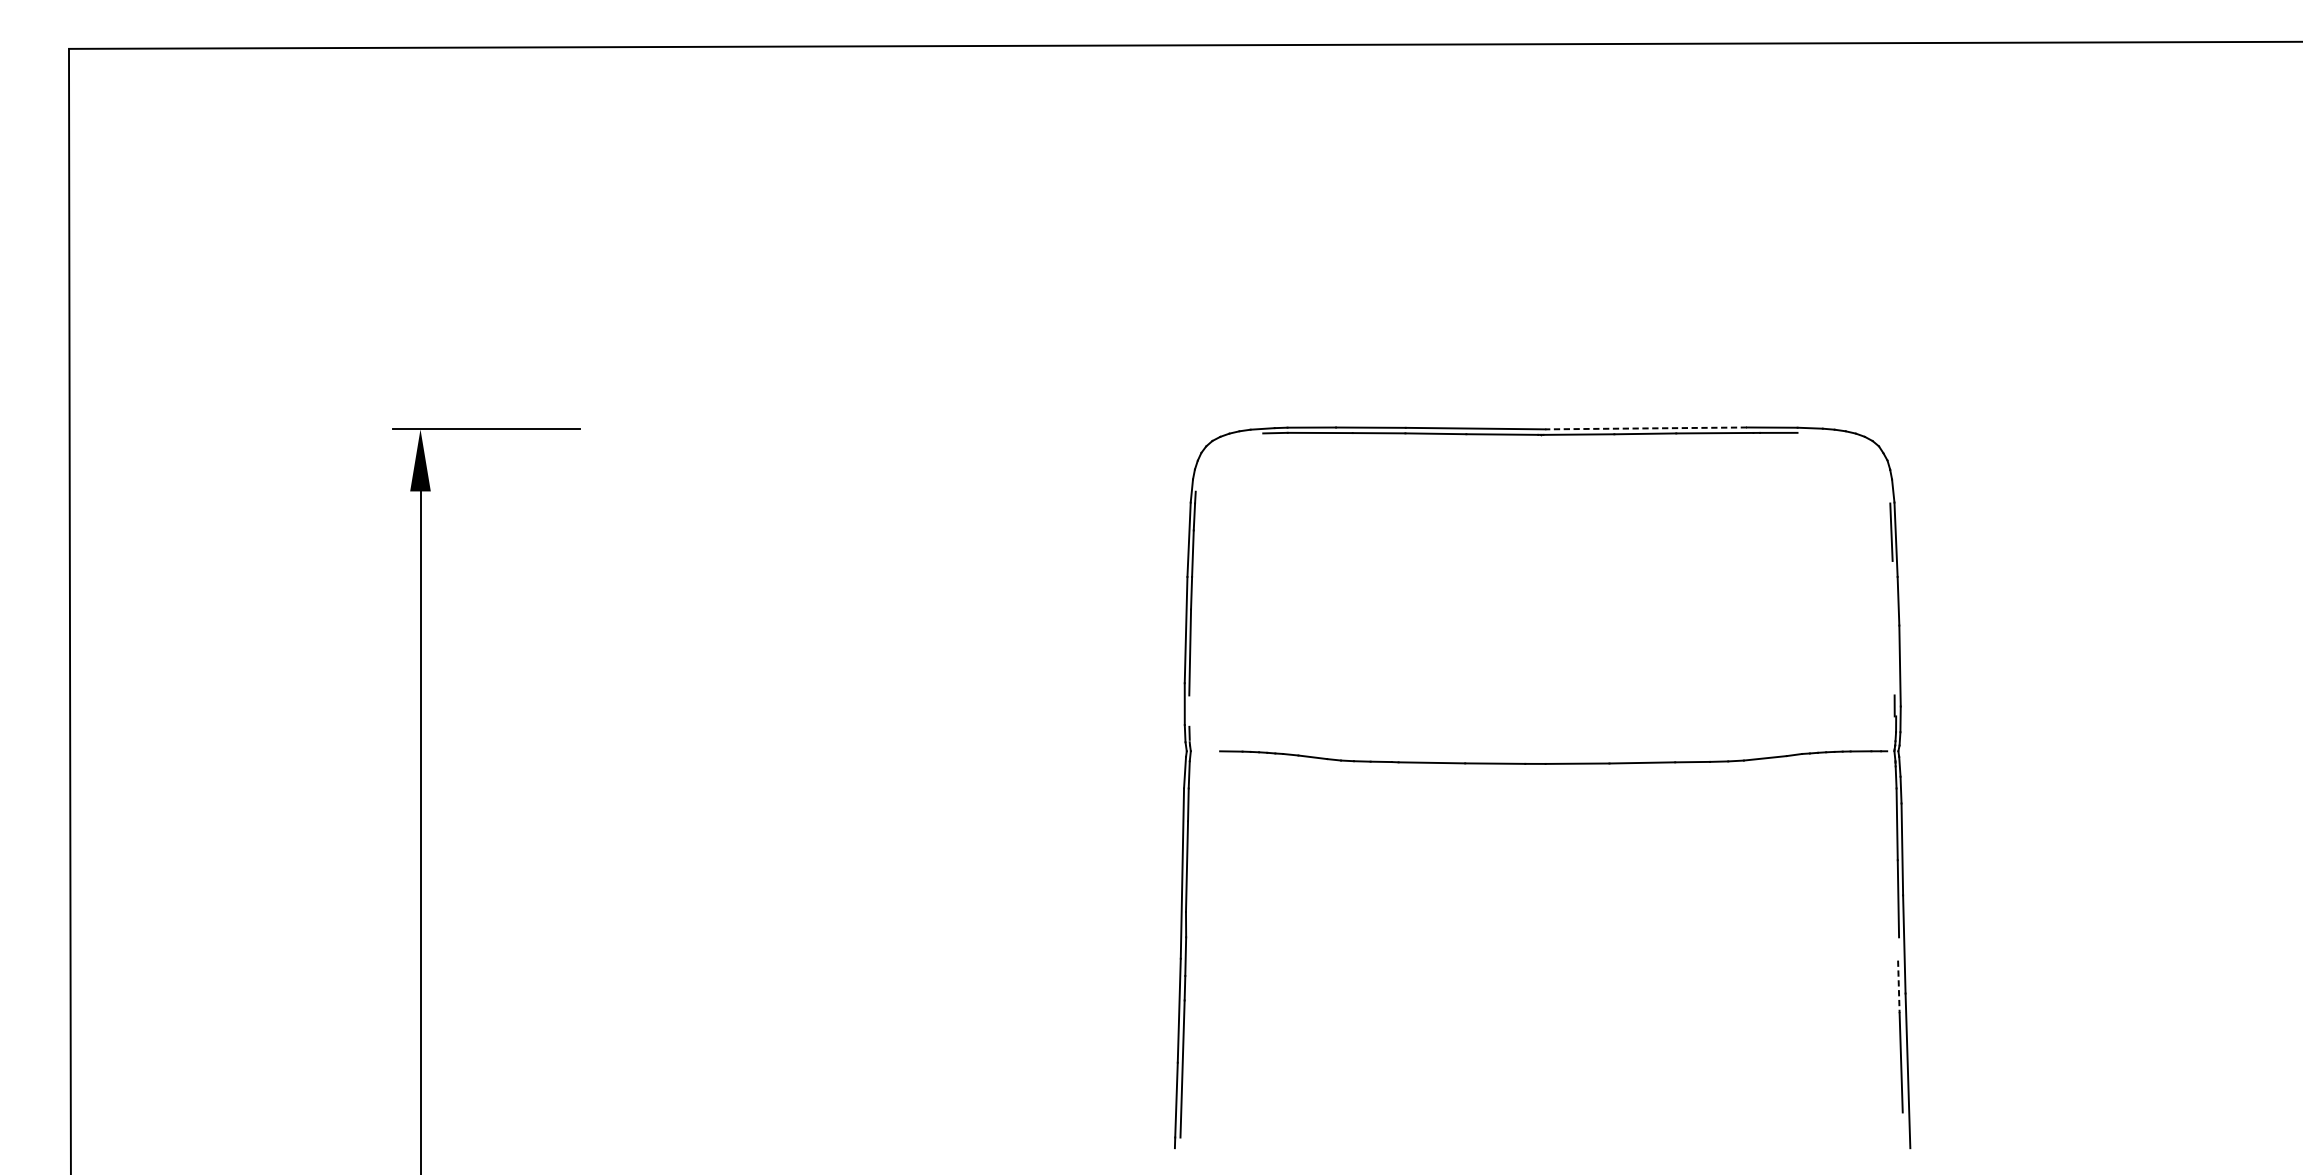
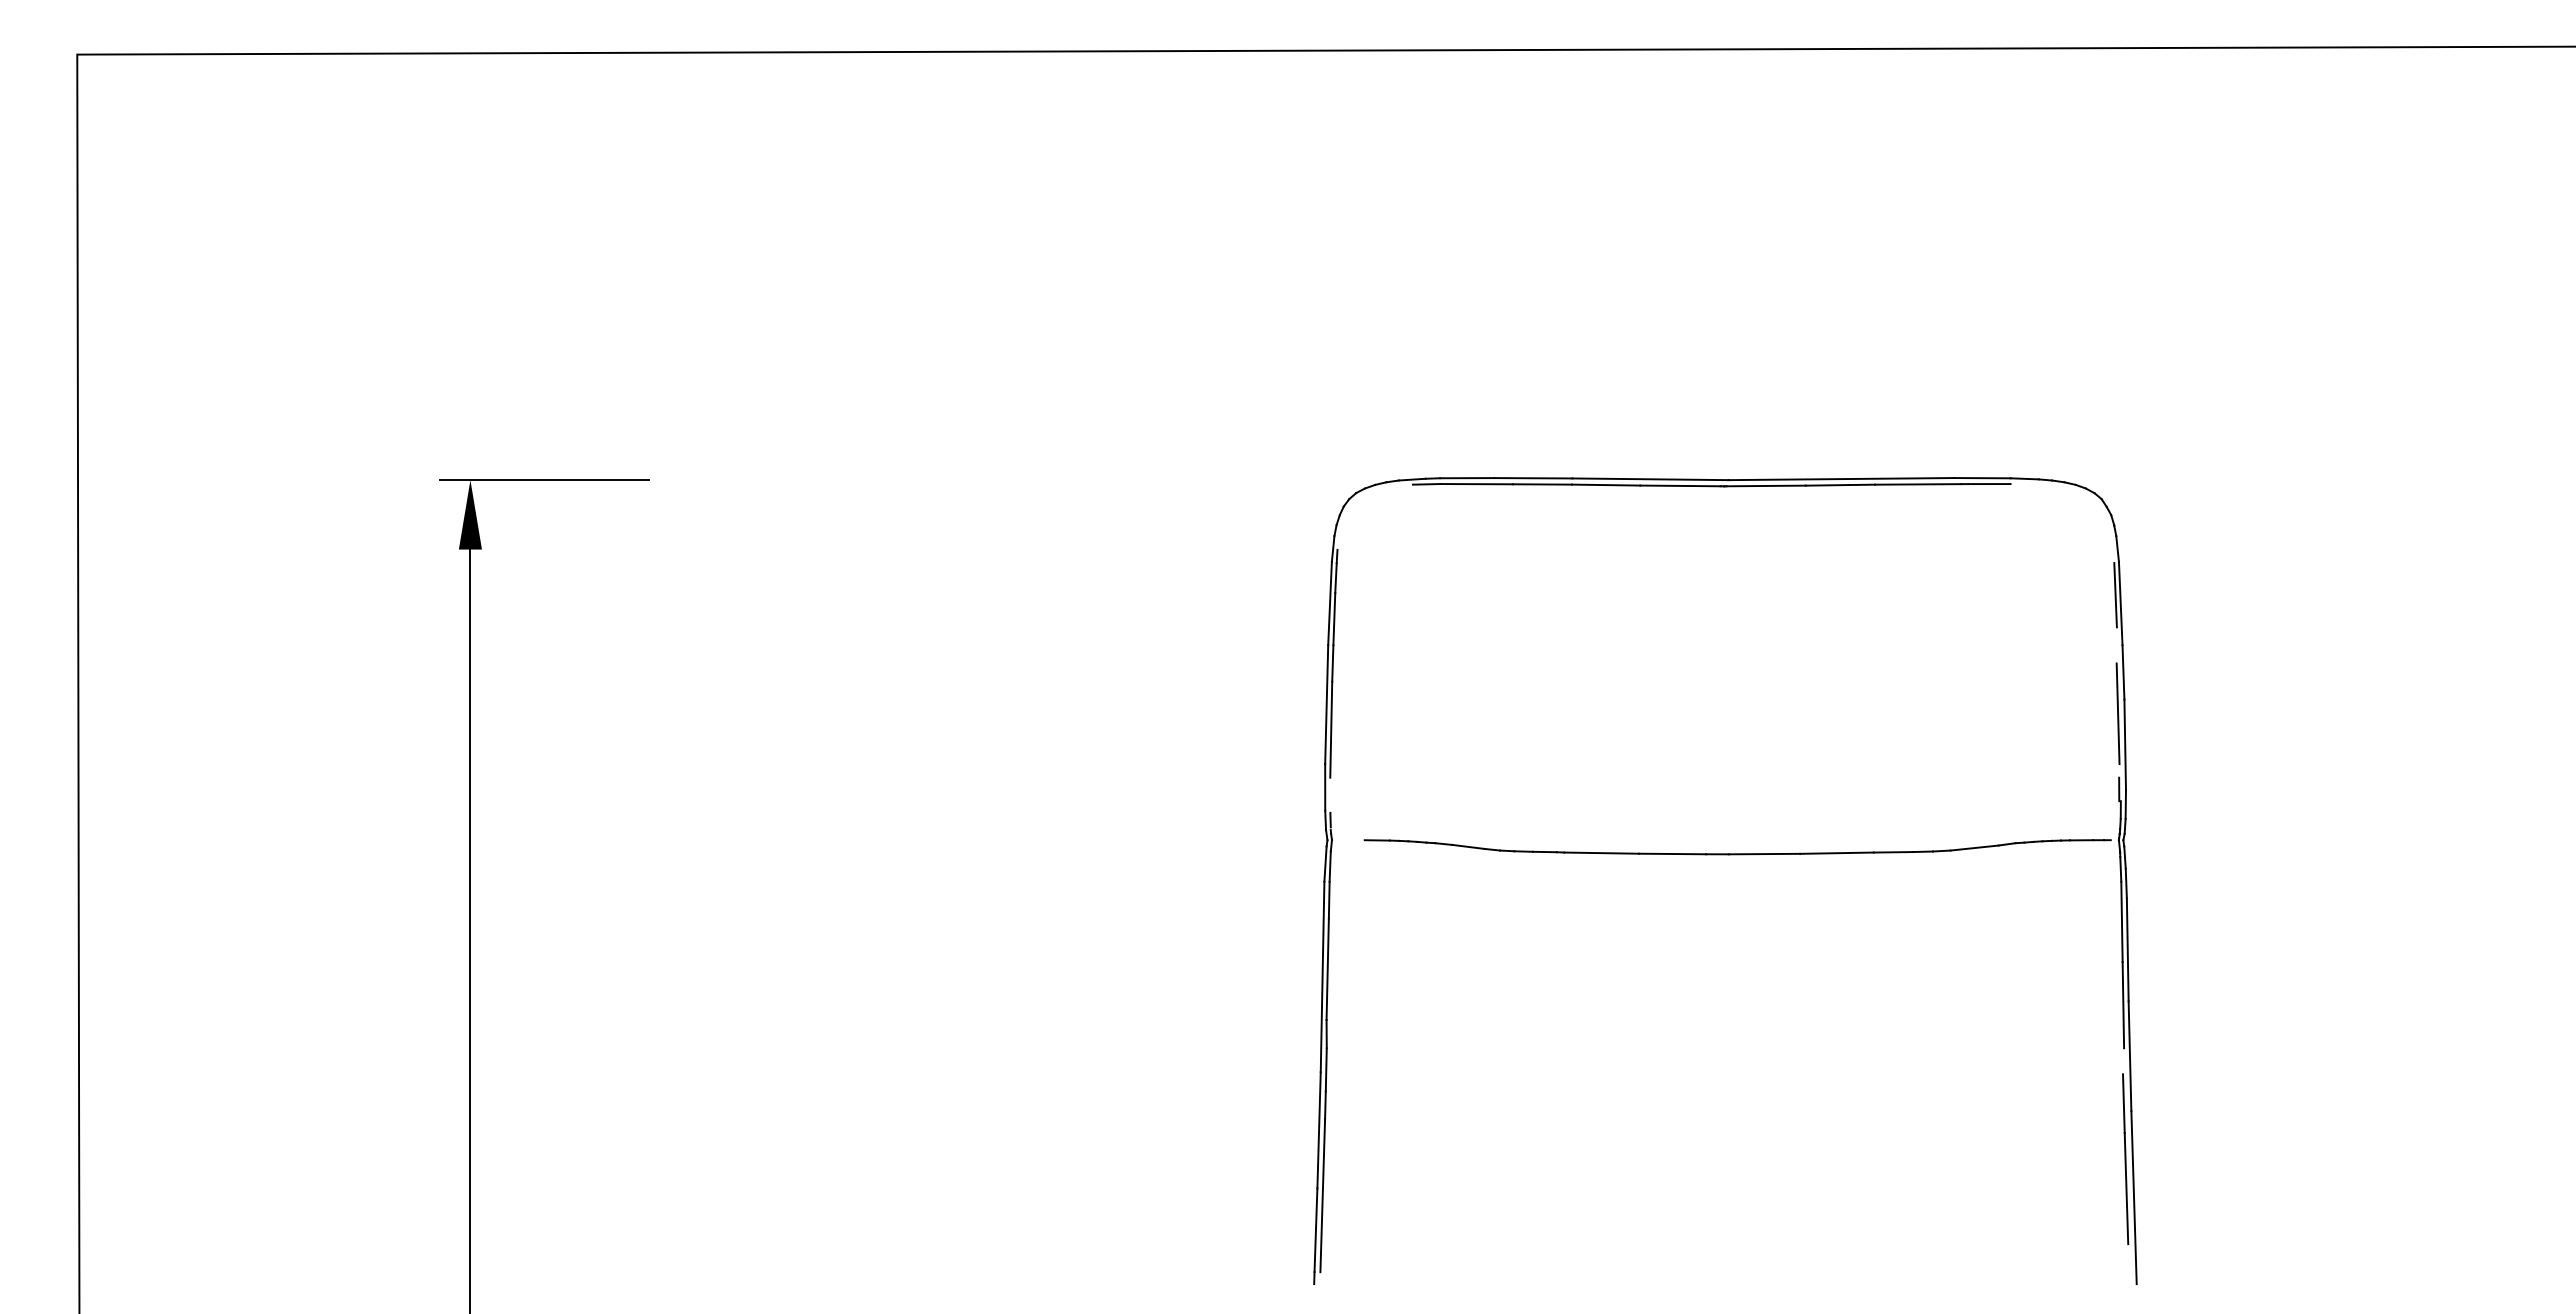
line: (1646, 428) -> (1841, 479), dashed -> solid
line: (1893, 638) -> (2117, 713), added
line: (1898, 987) -> (2123, 1104), dashed -> solid

